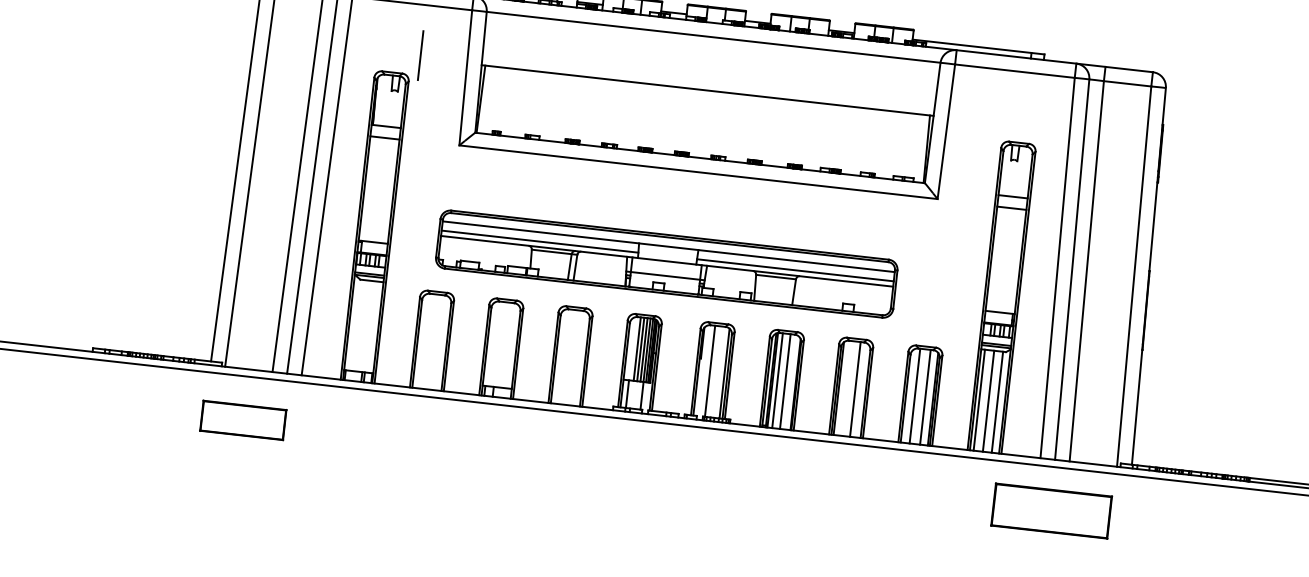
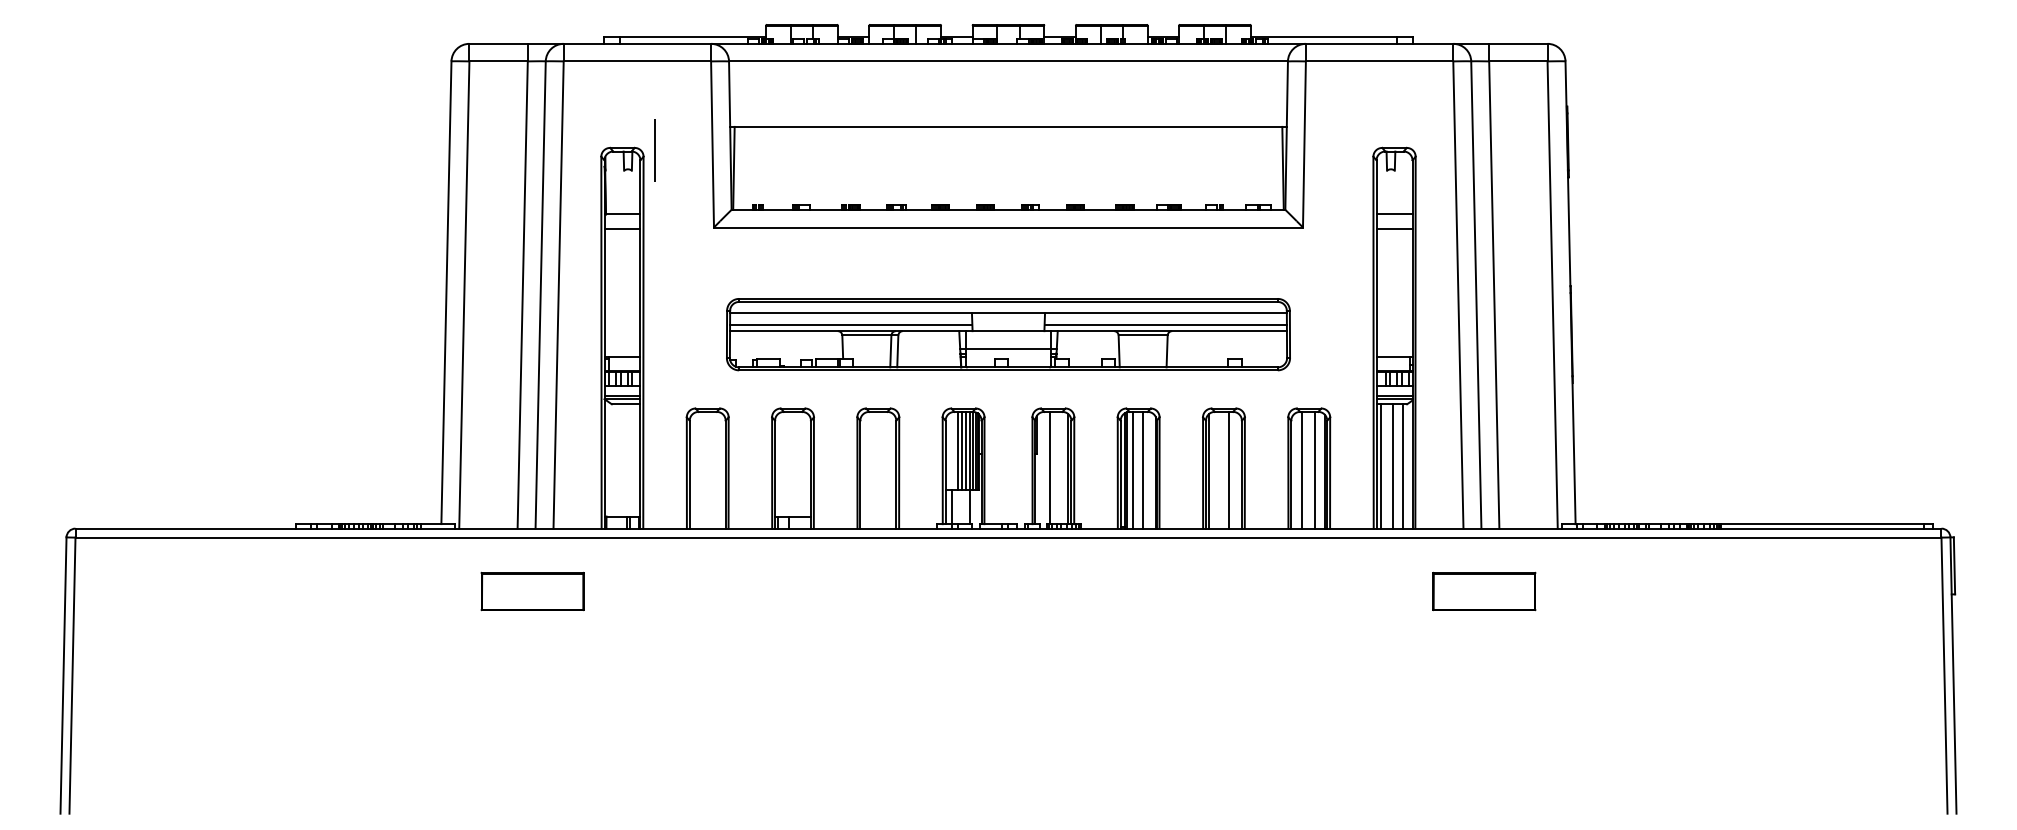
line: (420, 55) -> (654, 150), moved
part: (666, 264) -> (1008, 334), moved
part: (243, 420) -> (532, 591), moved
part: (1051, 511) -> (1484, 591), size x0.71

